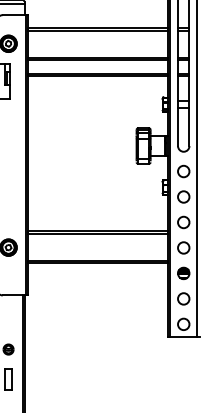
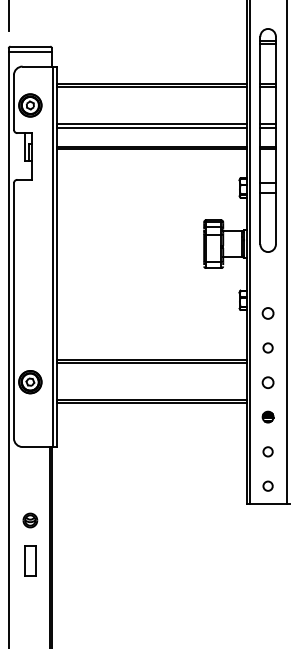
circle: (183, 171) -> (267, 278), removed
circle: (183, 197) -> (267, 313), size x0.7
circle: (183, 222) -> (267, 347), size x0.6
circle: (183, 247) -> (267, 382), size x0.7
part: (183, 272) -> (267, 416), size x0.7
circle: (183, 298) -> (267, 451), size x0.6
circle: (183, 323) -> (267, 485), size x0.6

